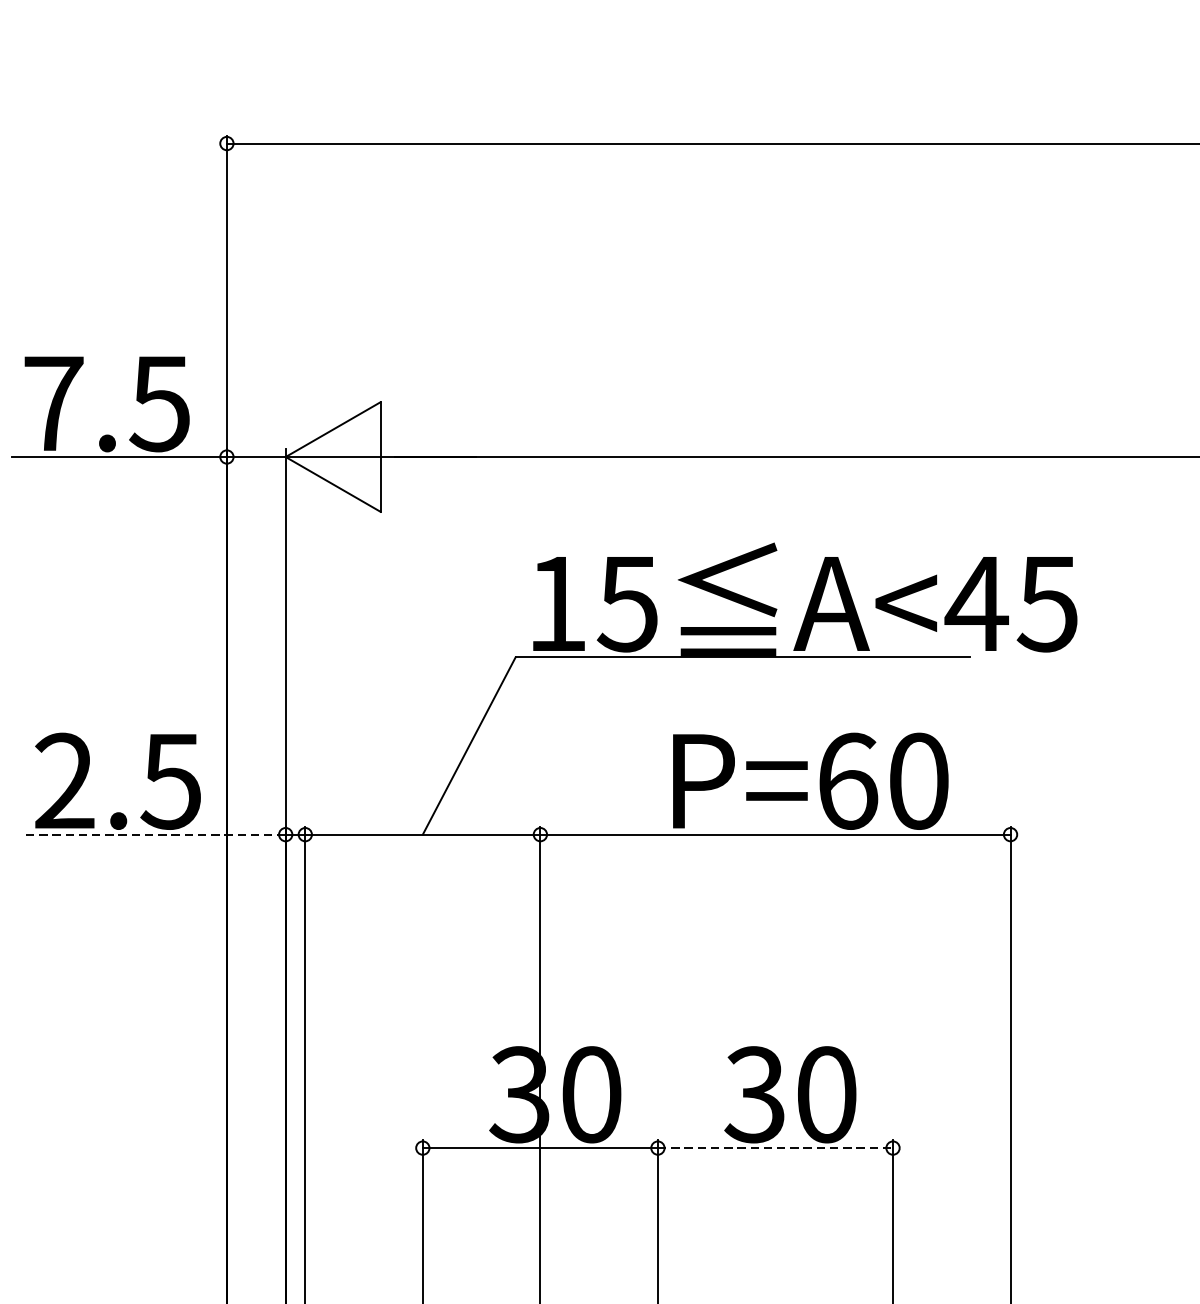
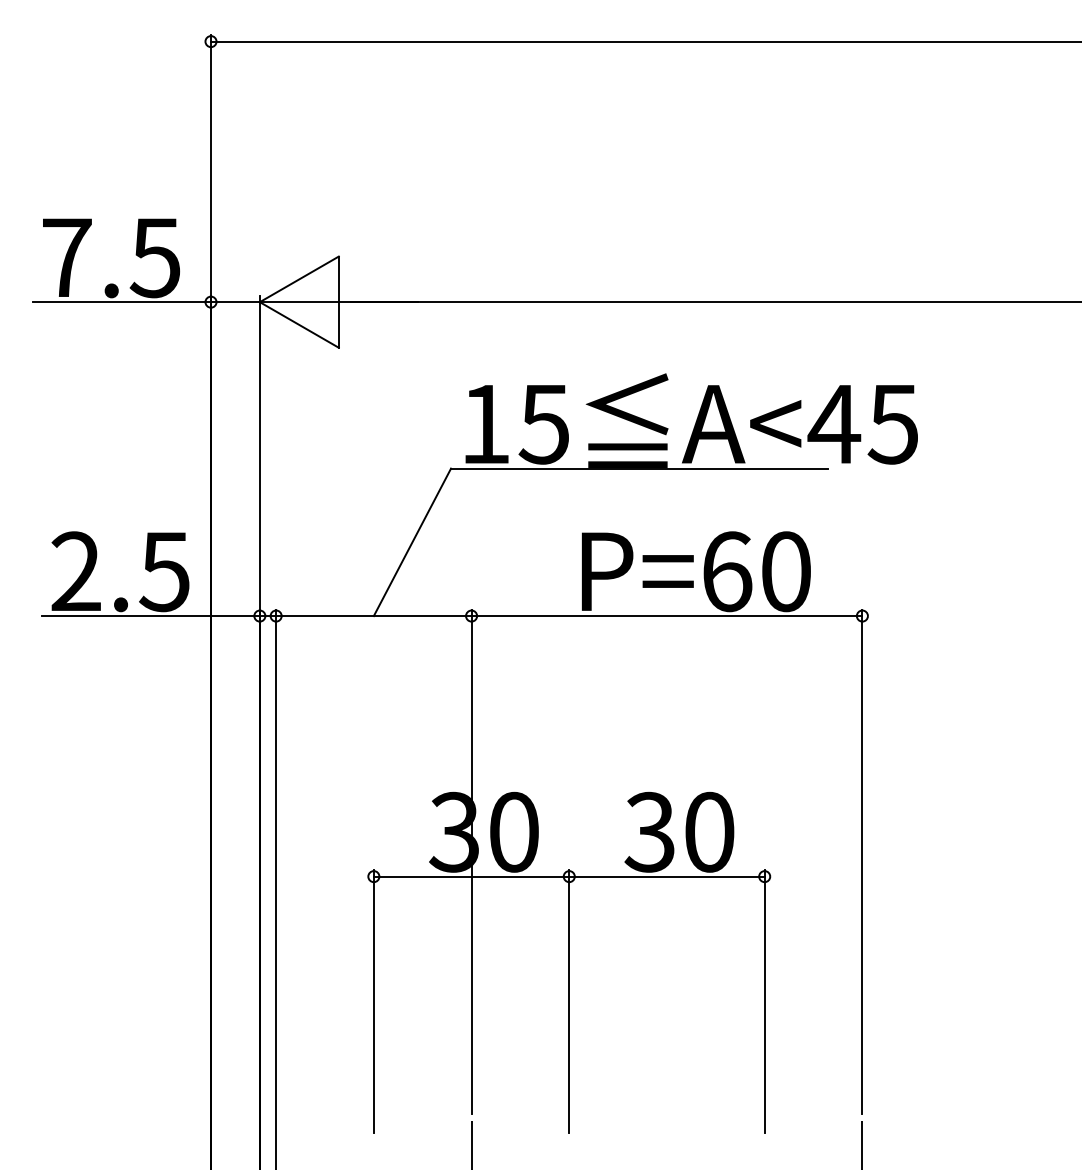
line: (154, 835) -> (150, 616), dashed -> solid
line: (774, 1147) -> (666, 876), dashed -> solid

